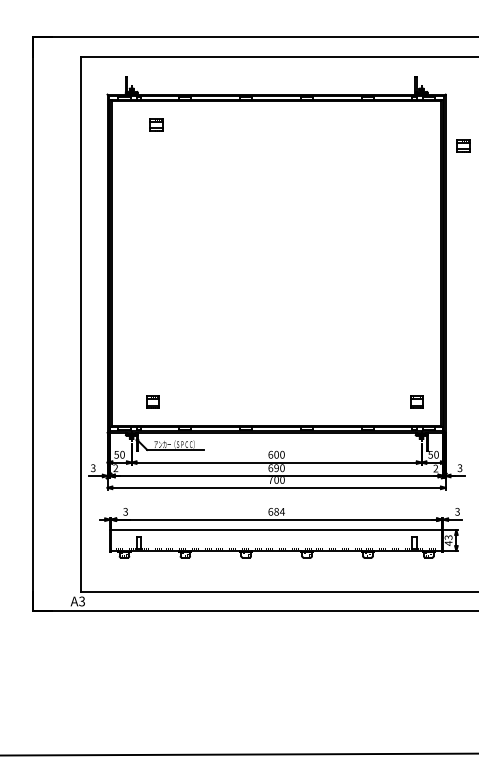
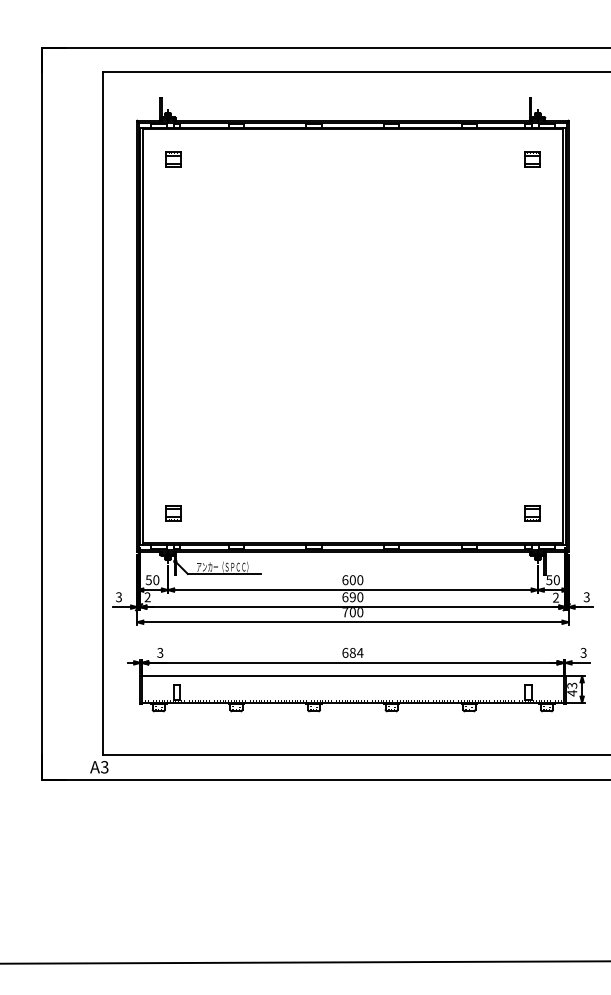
part: (156, 125) -> (173, 159), moved
part: (463, 146) -> (532, 159), moved
part: (152, 402) -> (173, 513), moved

